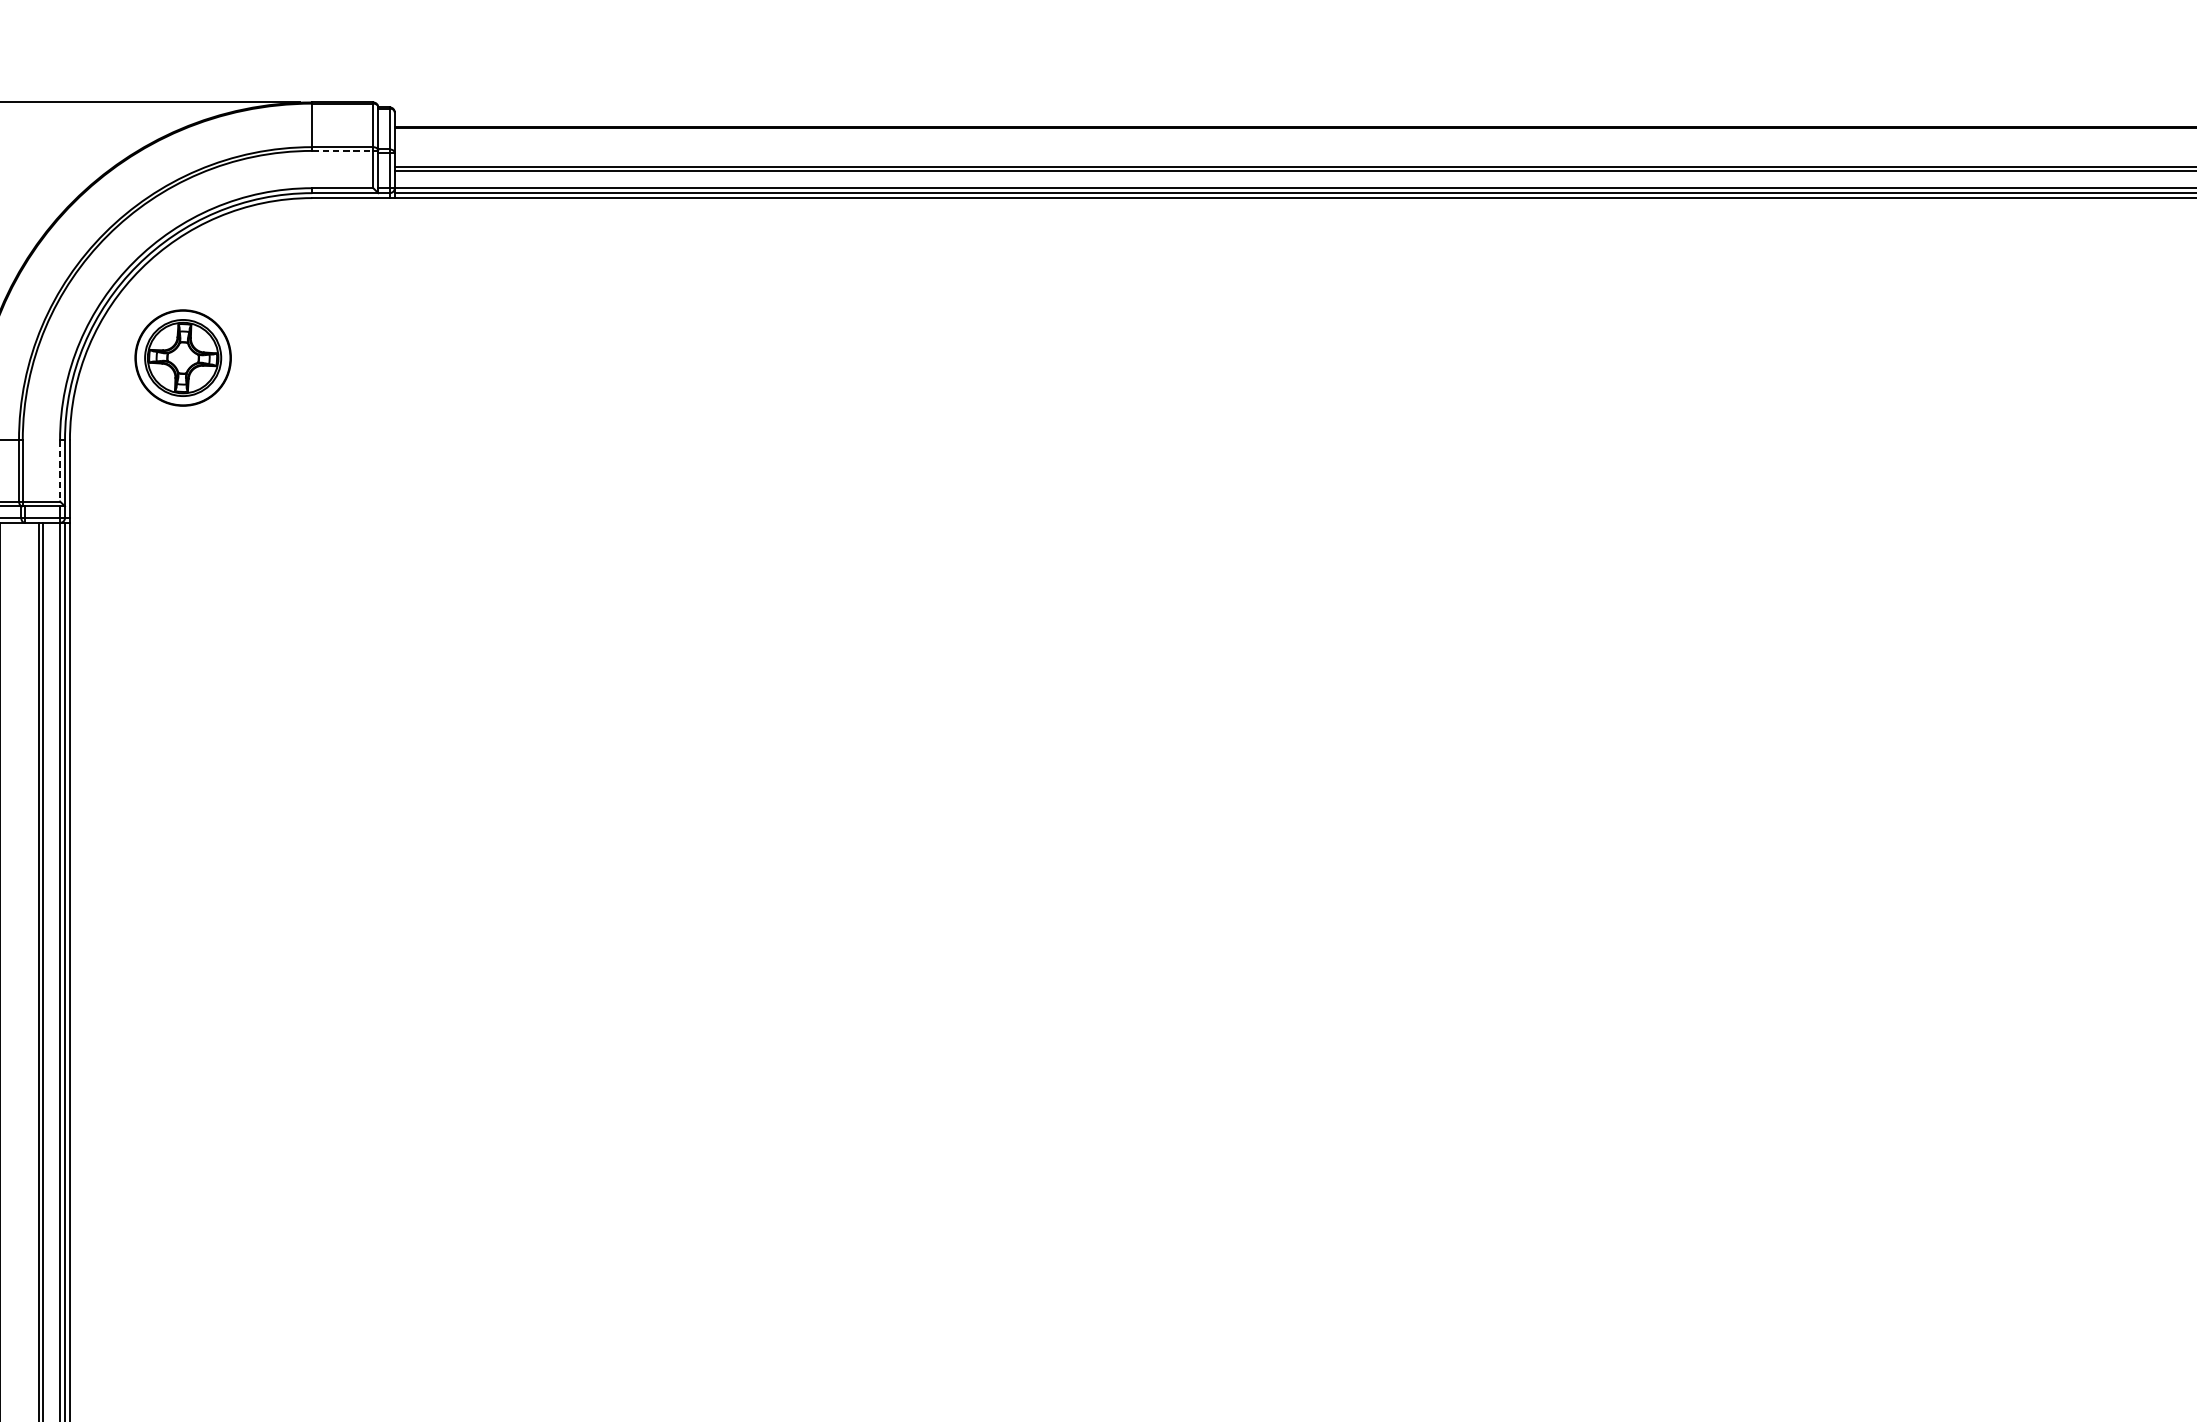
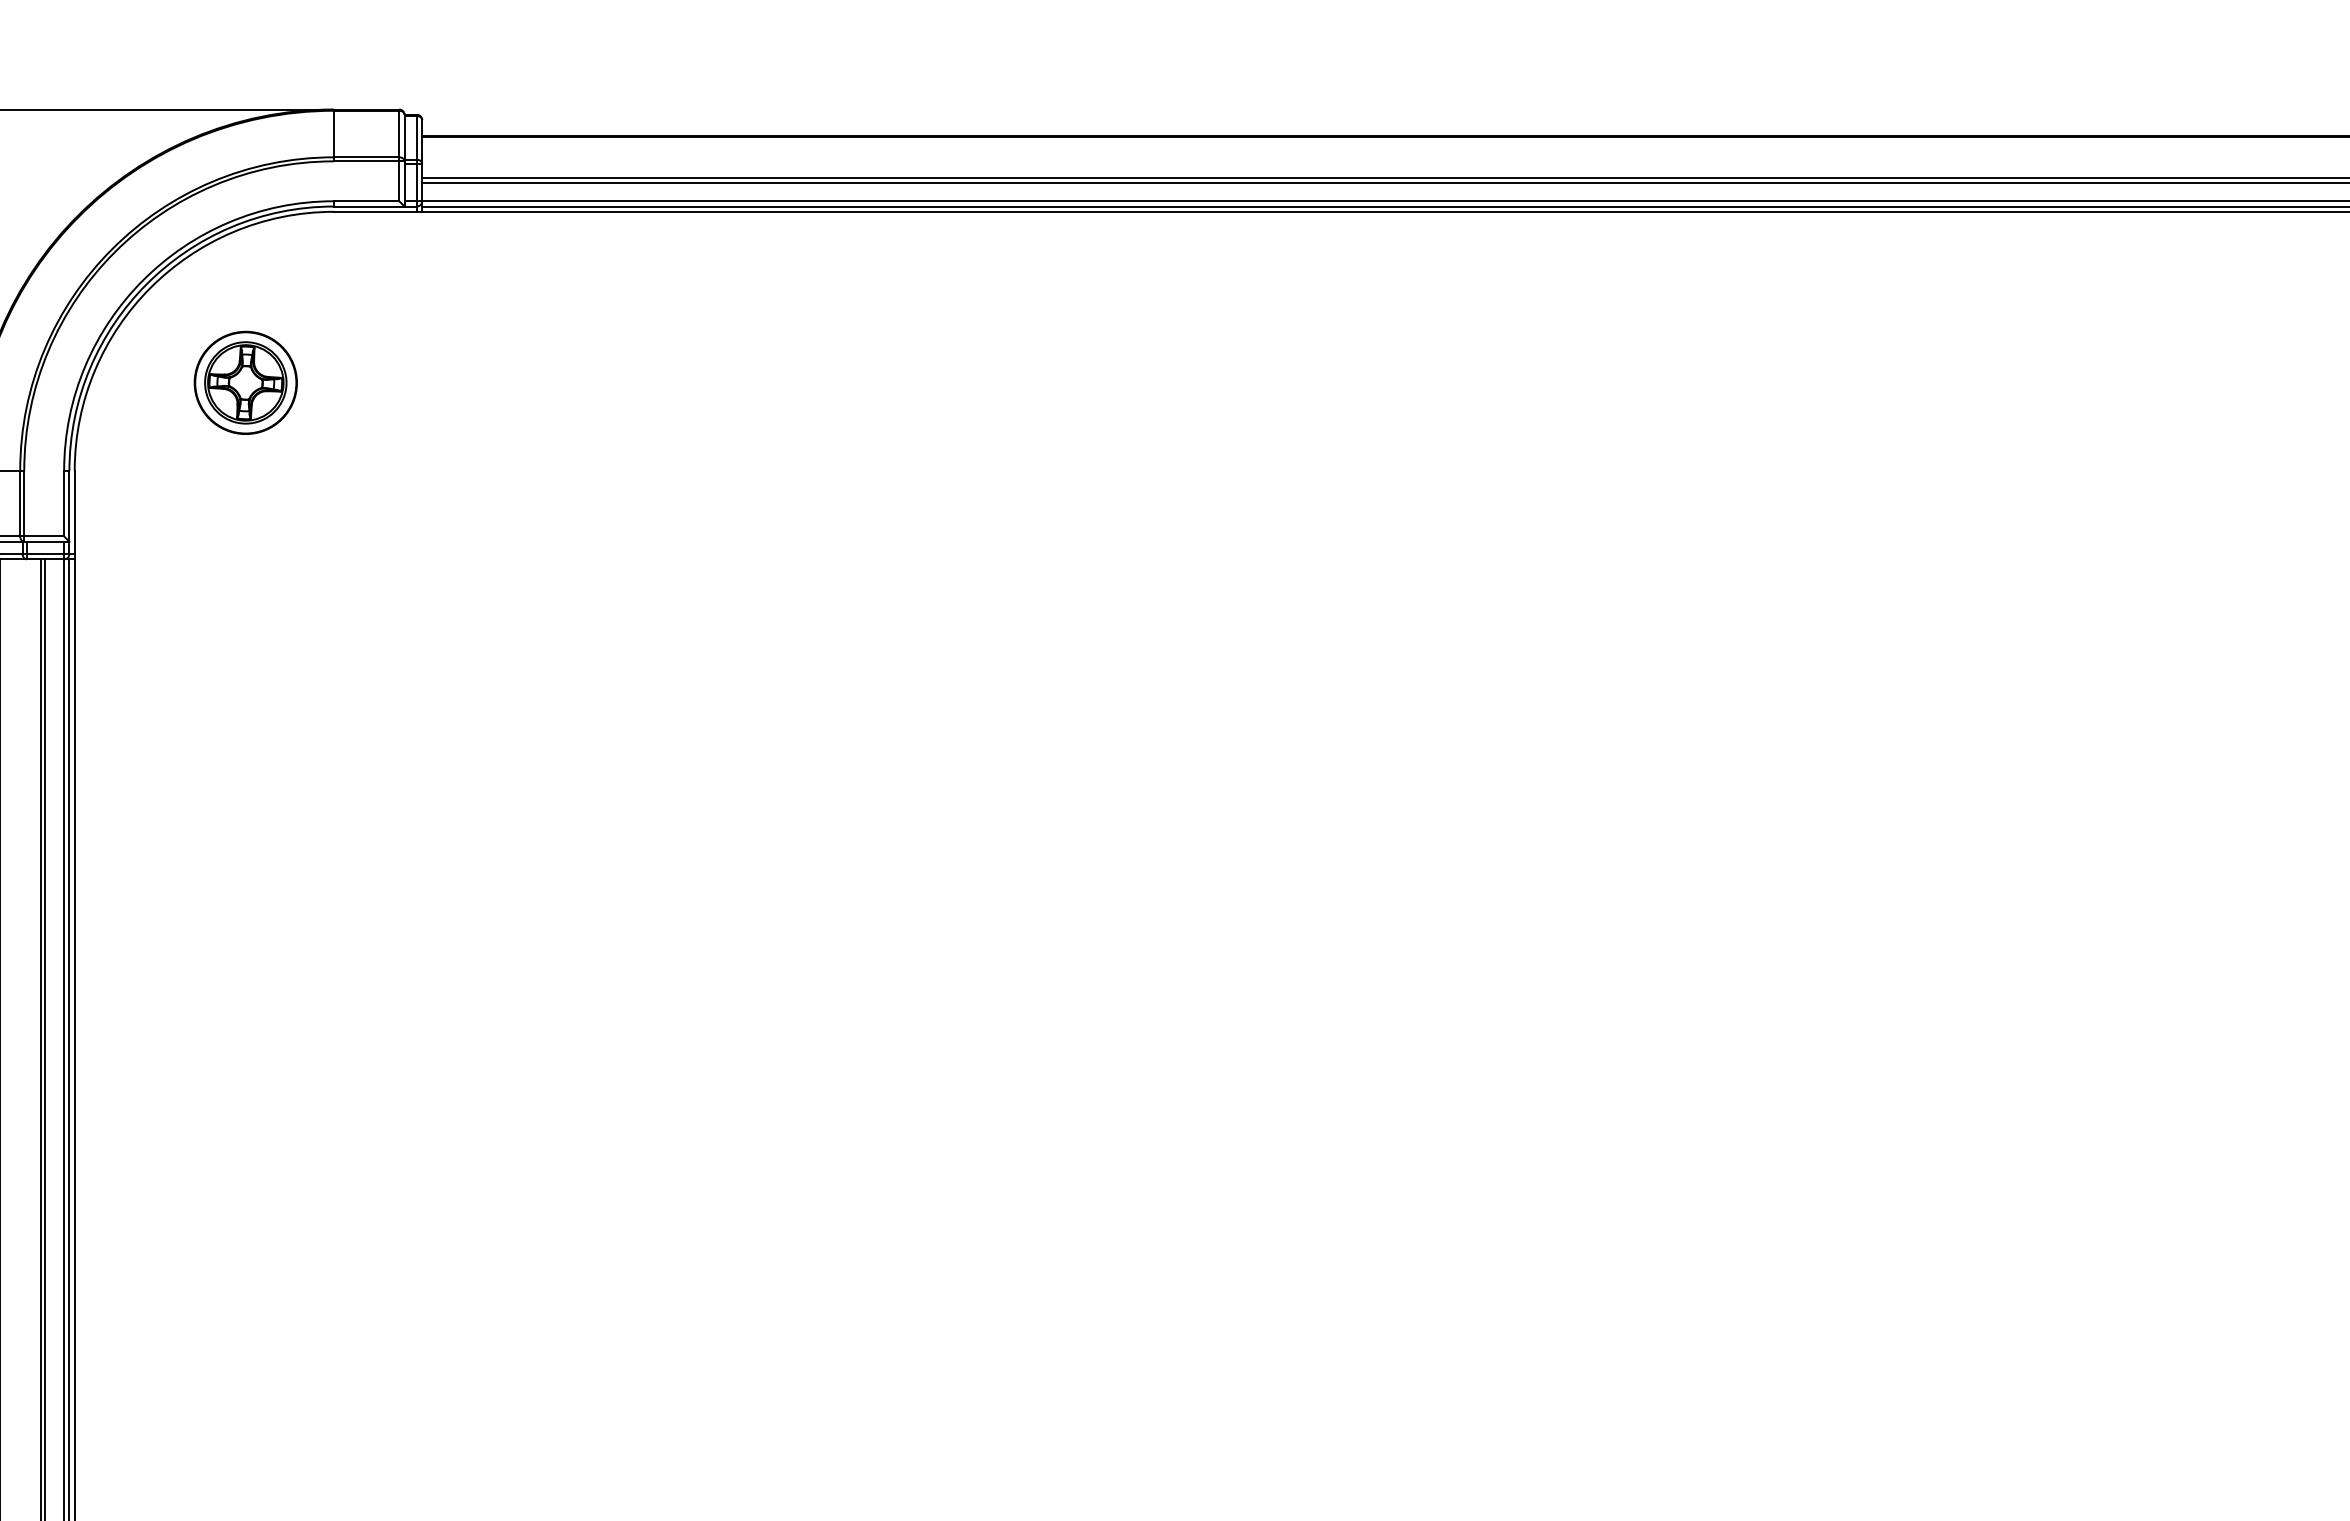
line: (342, 151) -> (366, 161), dashed -> solid
part: (182, 357) -> (245, 382), moved
line: (60, 470) -> (64, 503), dashed -> solid

